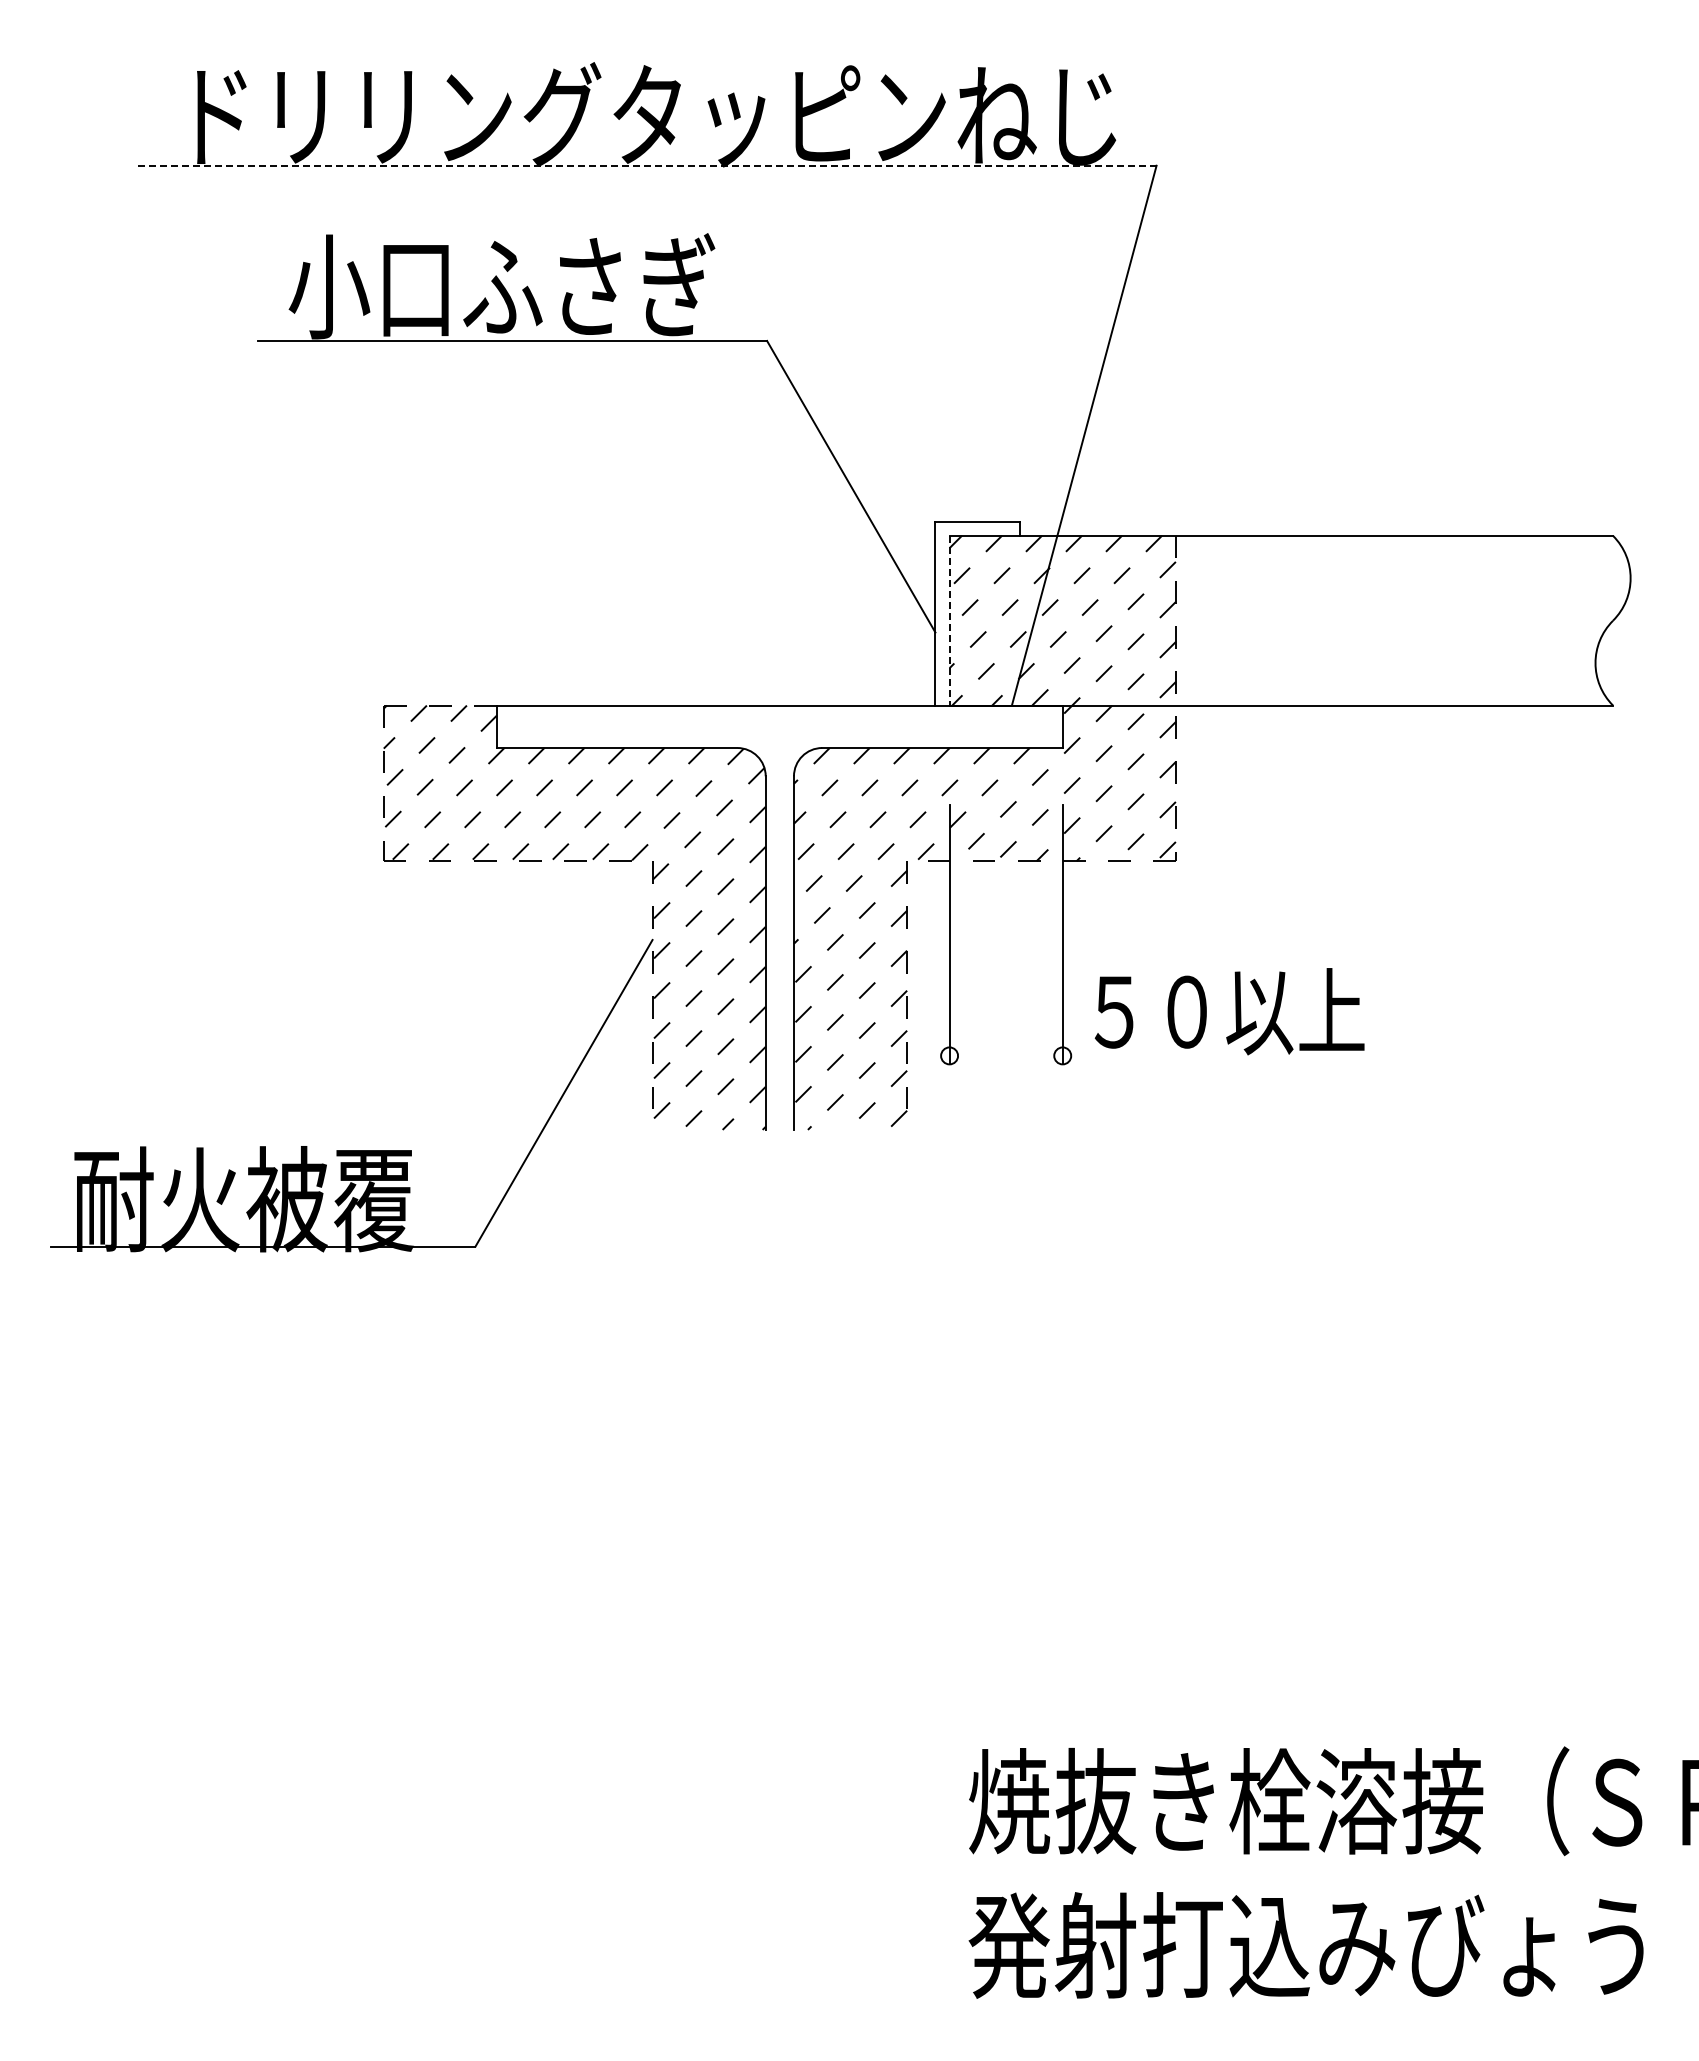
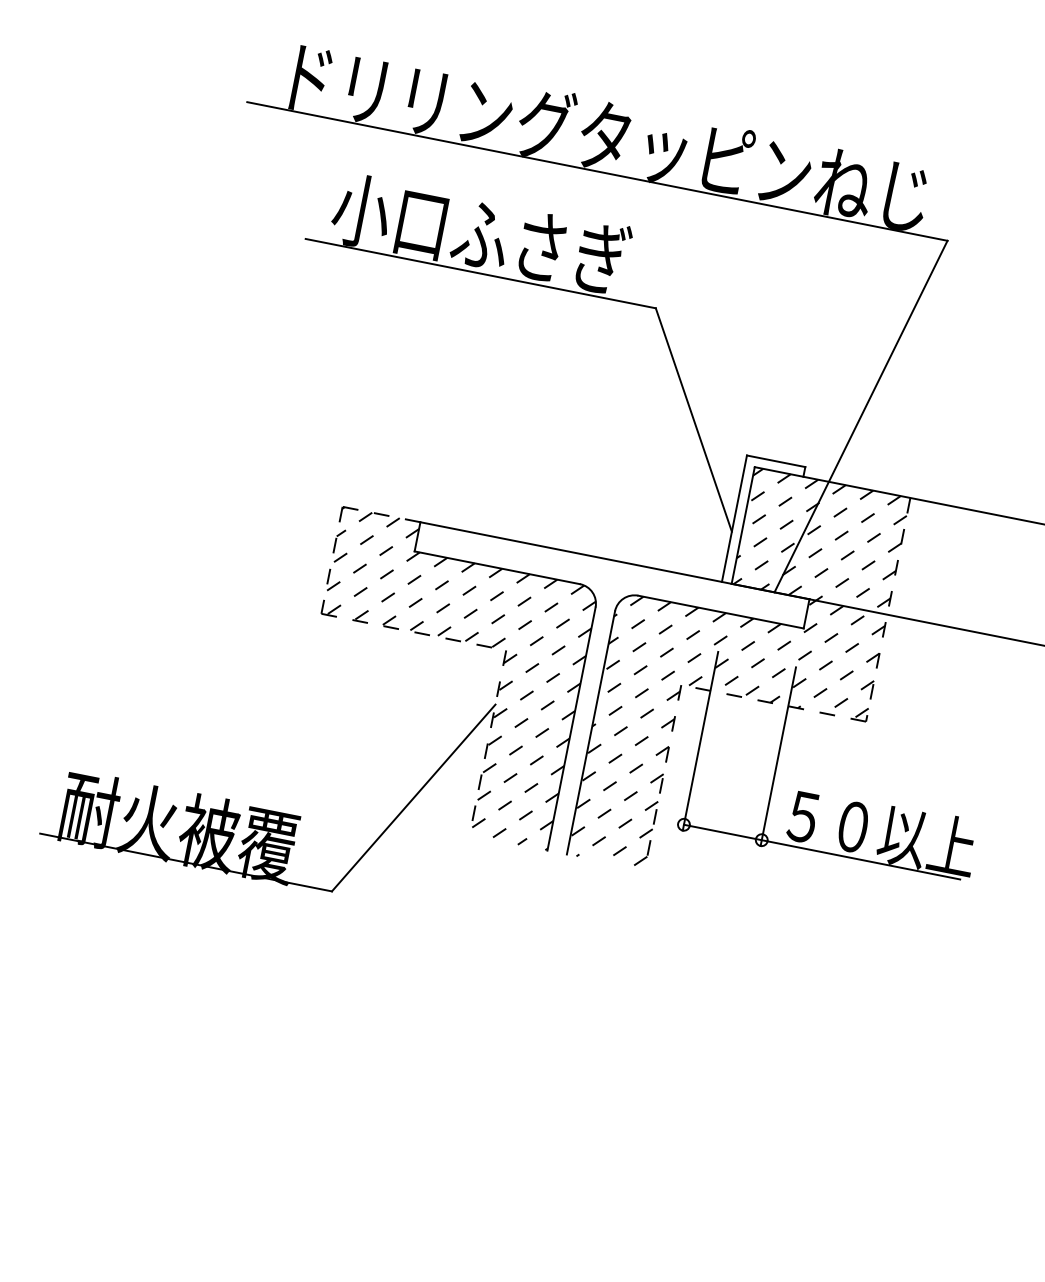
line: (646, 165) -> (596, 171), dashed -> solid
line: (949, 620) -> (743, 525), dashed -> solid
line: (1150, 1055) -> (822, 851), added

